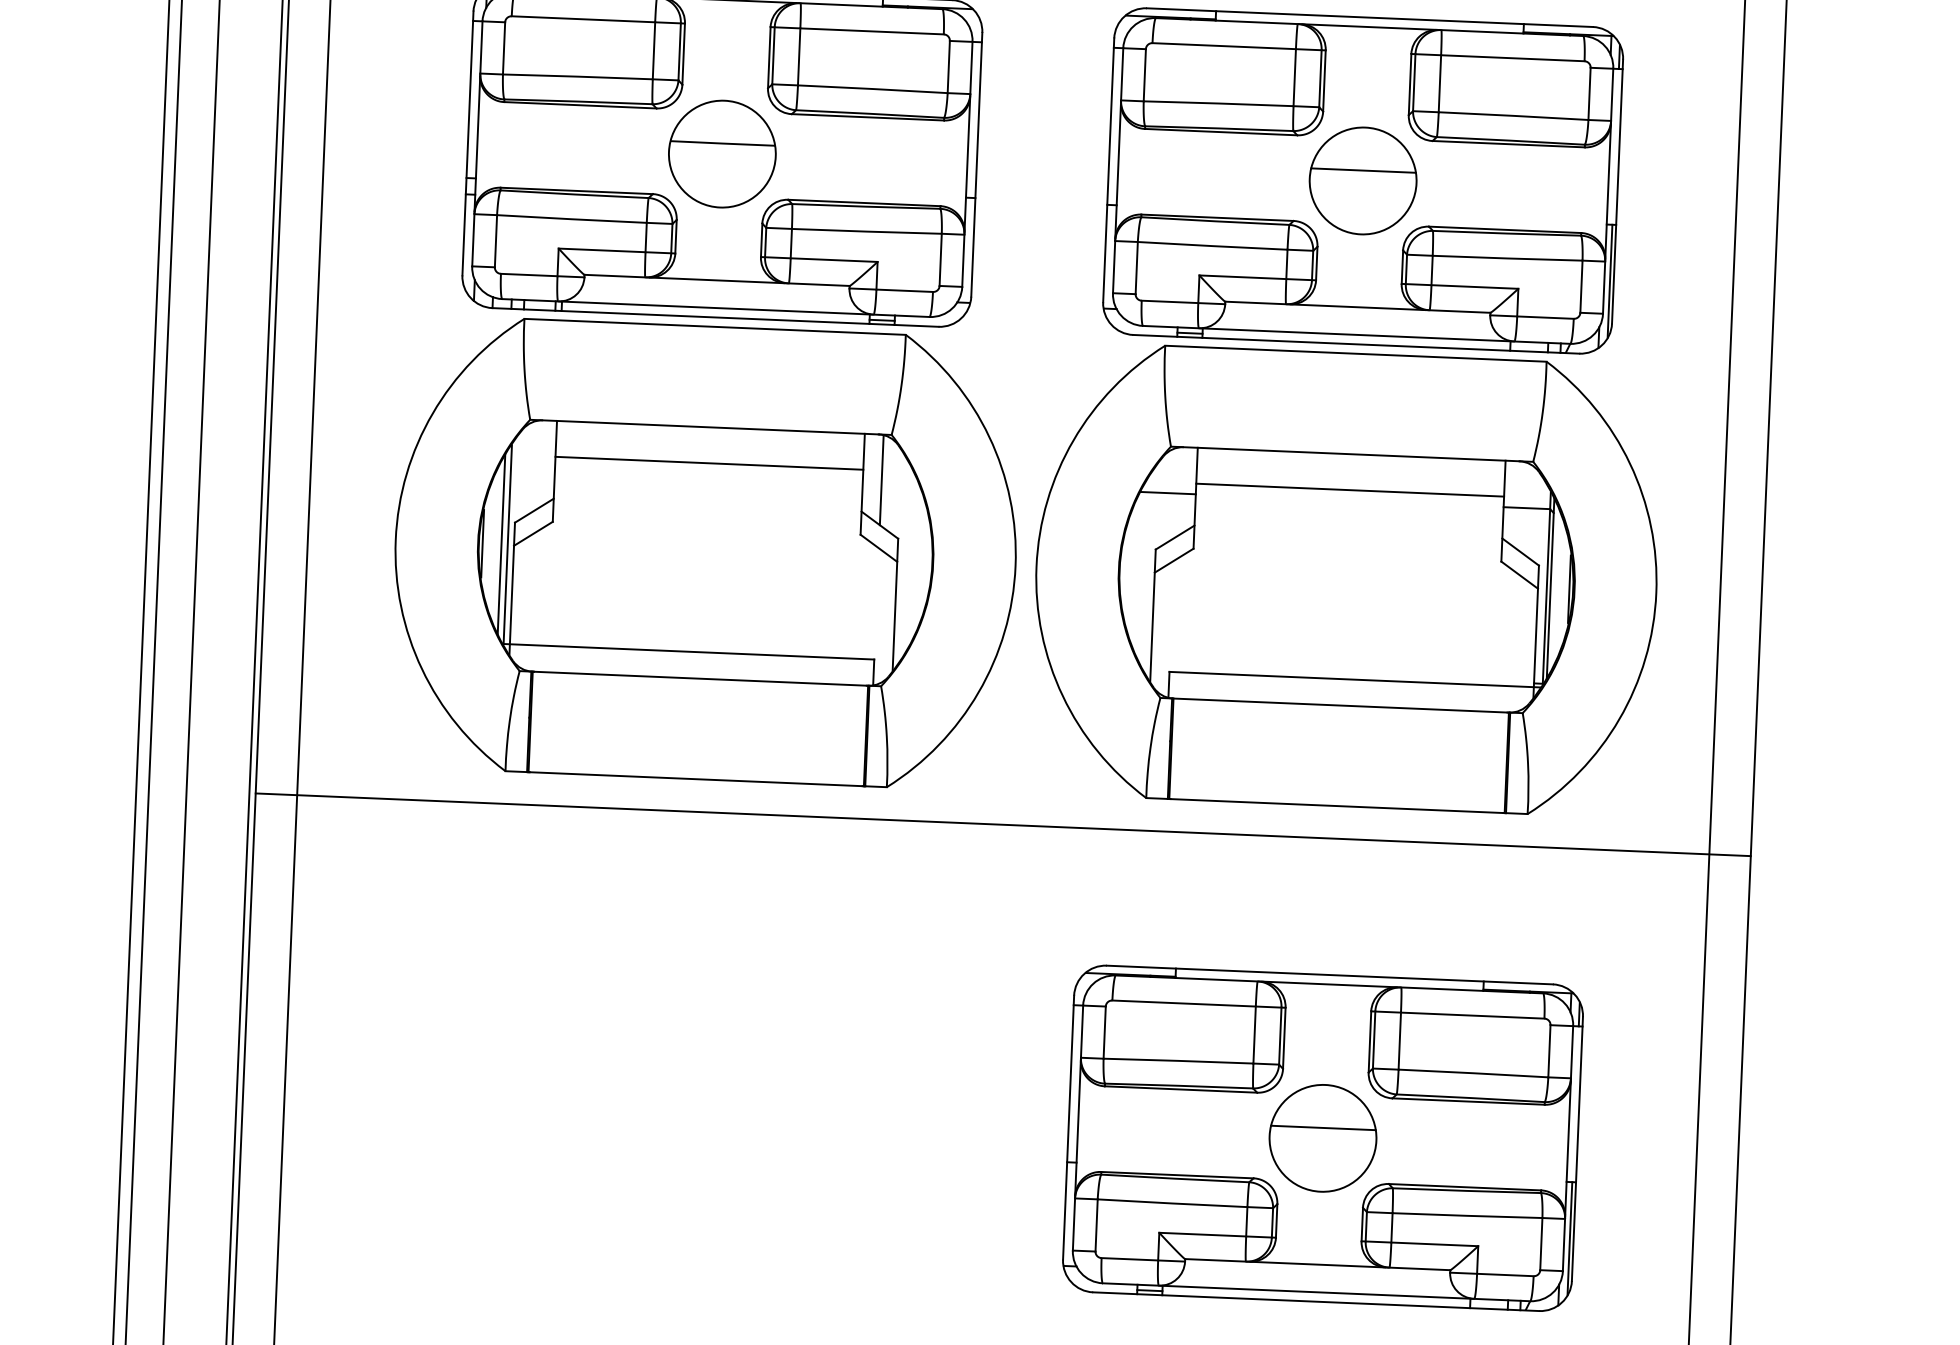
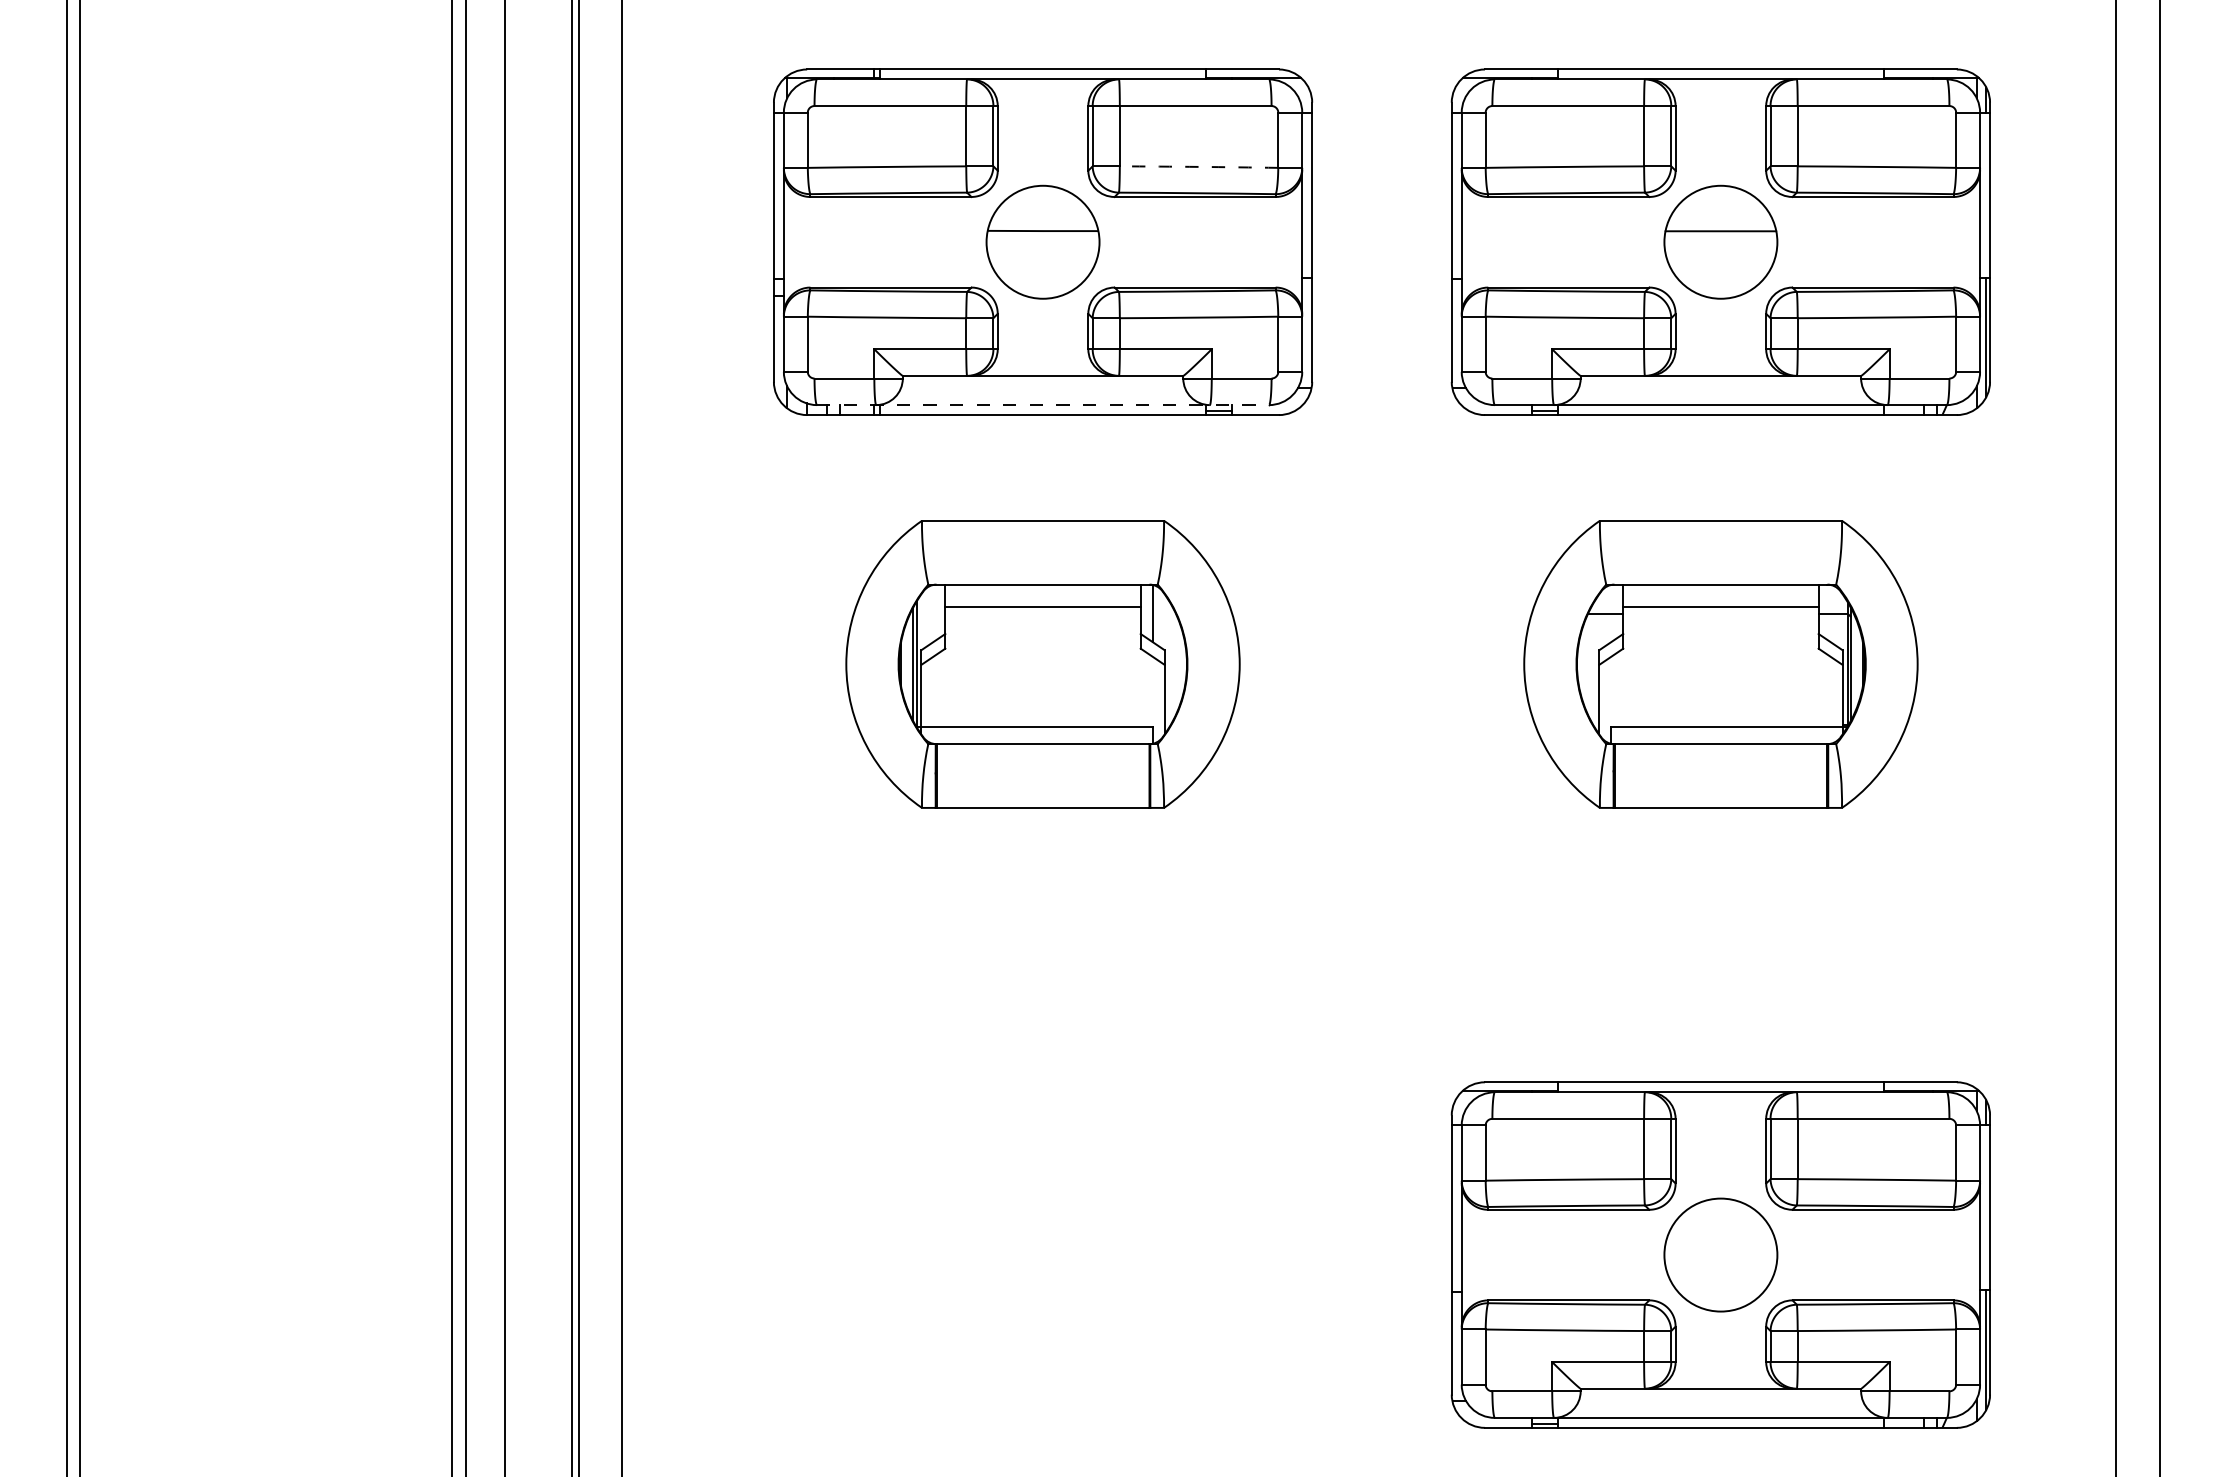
arc: (873, 88) -> (1199, 166), solid -> dashed
line: (716, 308) -> (1043, 405), solid -> dashed
part: (705, 553) -> (1042, 664), size x0.6
part: (1346, 580) -> (1720, 664), size x0.6
line: (1003, 825) -> (1369, 938), removed
line: (1323, 1128) -> (1720, 1244), removed

